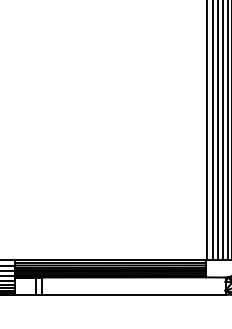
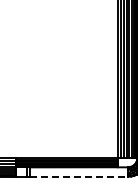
line: (134, 294) -> (79, 176), solid -> dashed

